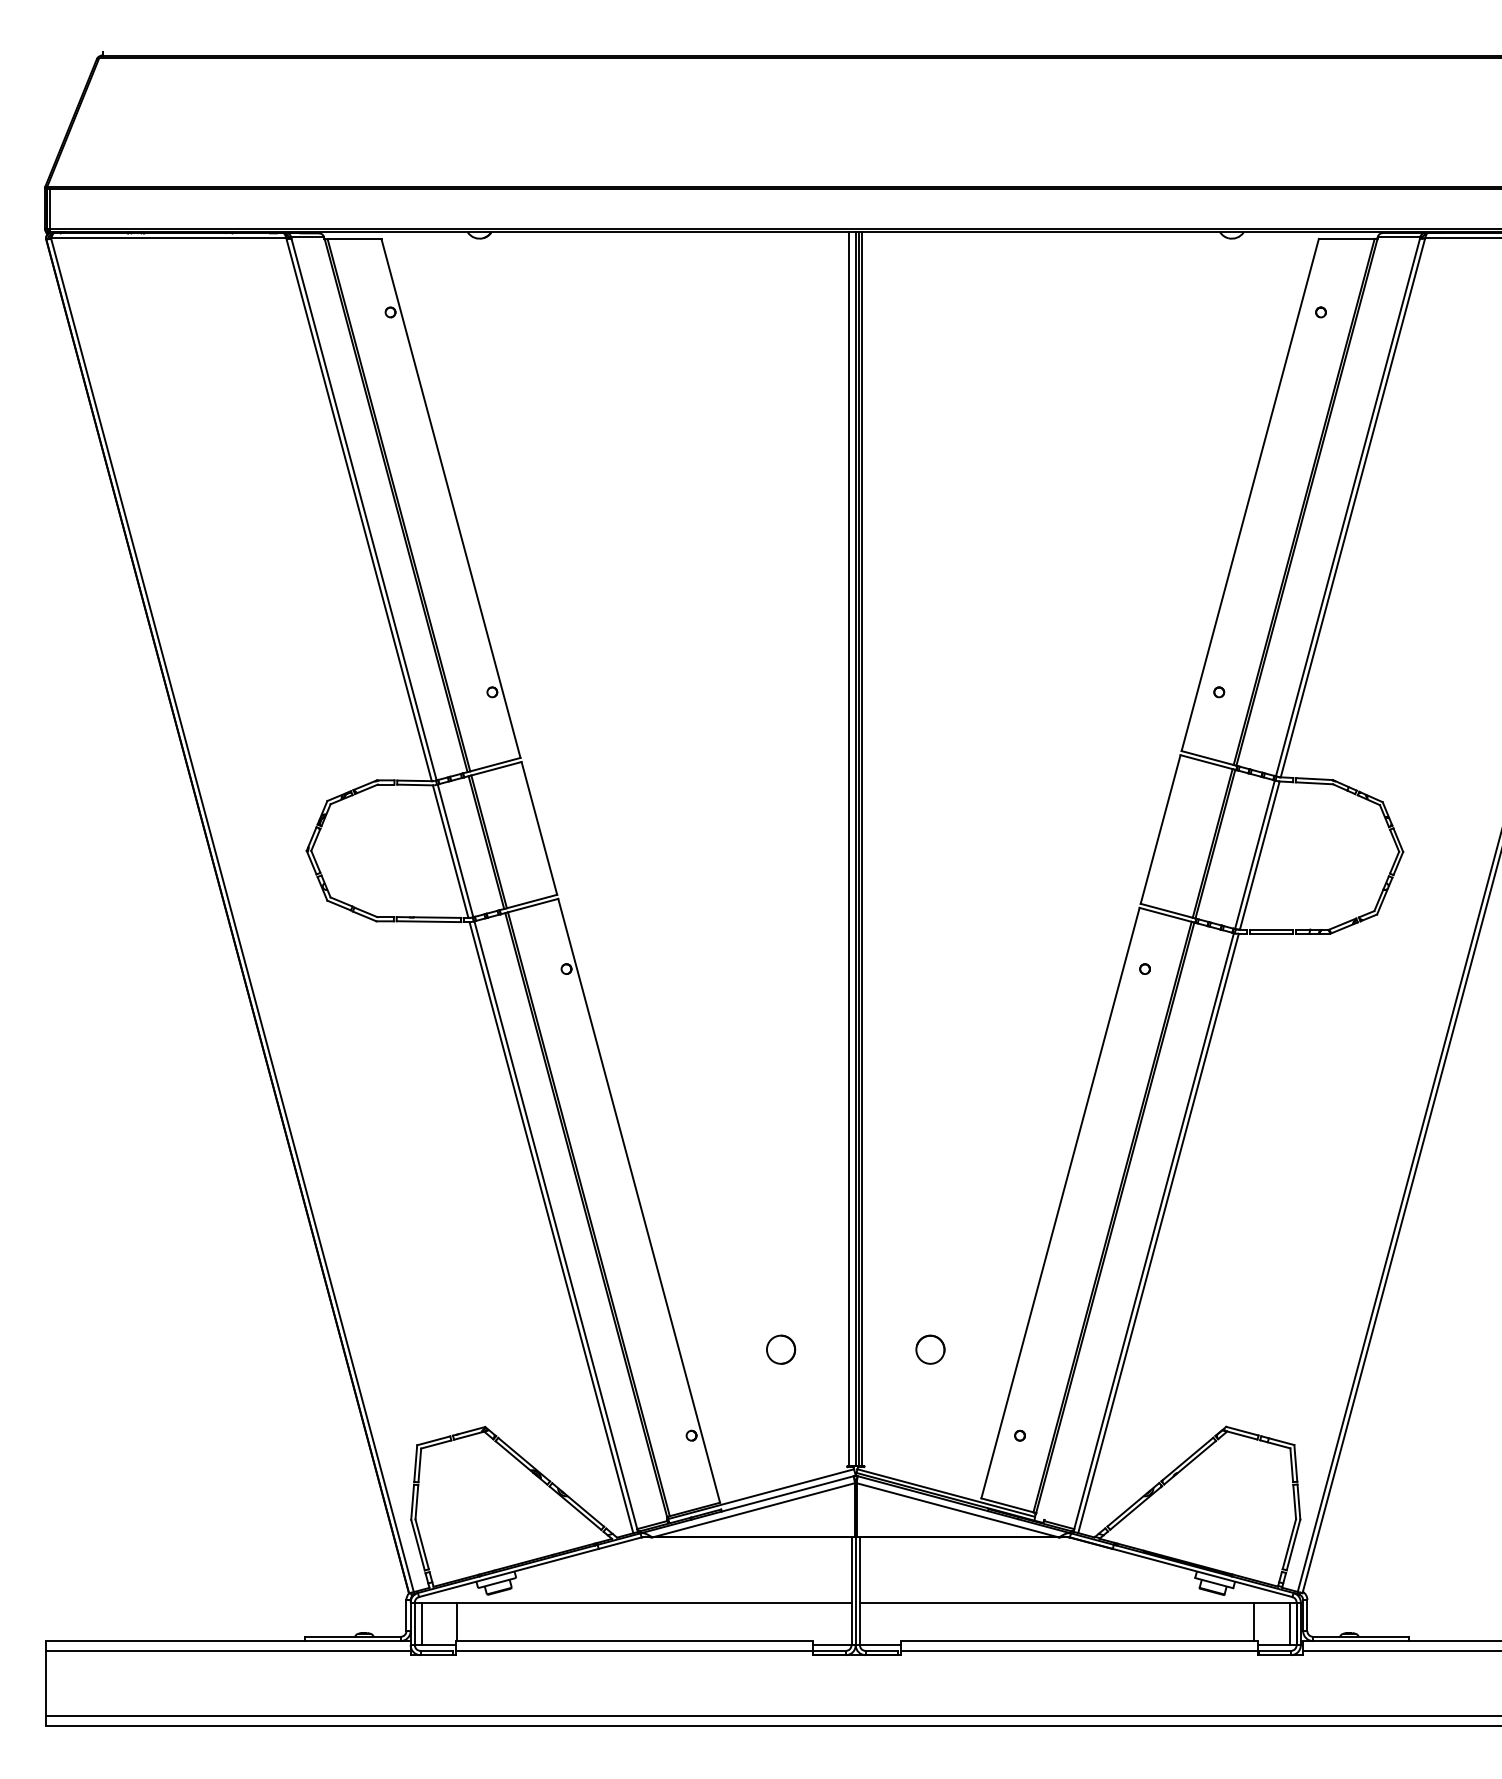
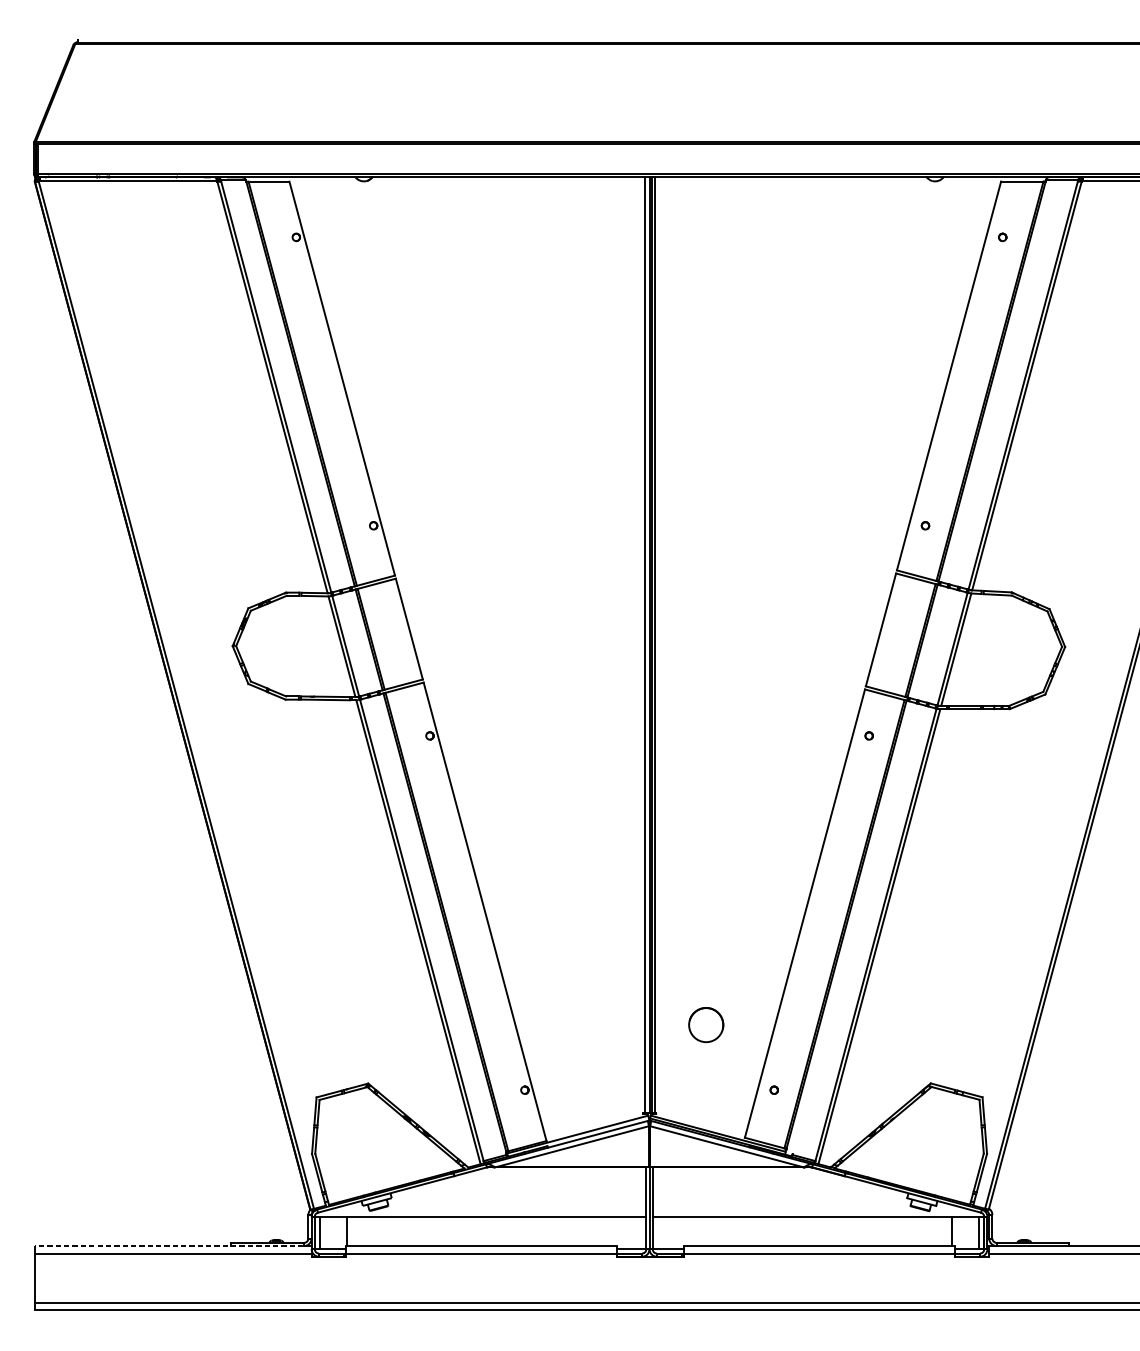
circle: (781, 1349) -> (593, 1024), removed
circle: (930, 1349) -> (706, 1024), size x1.6
line: (228, 1641) -> (173, 1246), solid -> dashed

